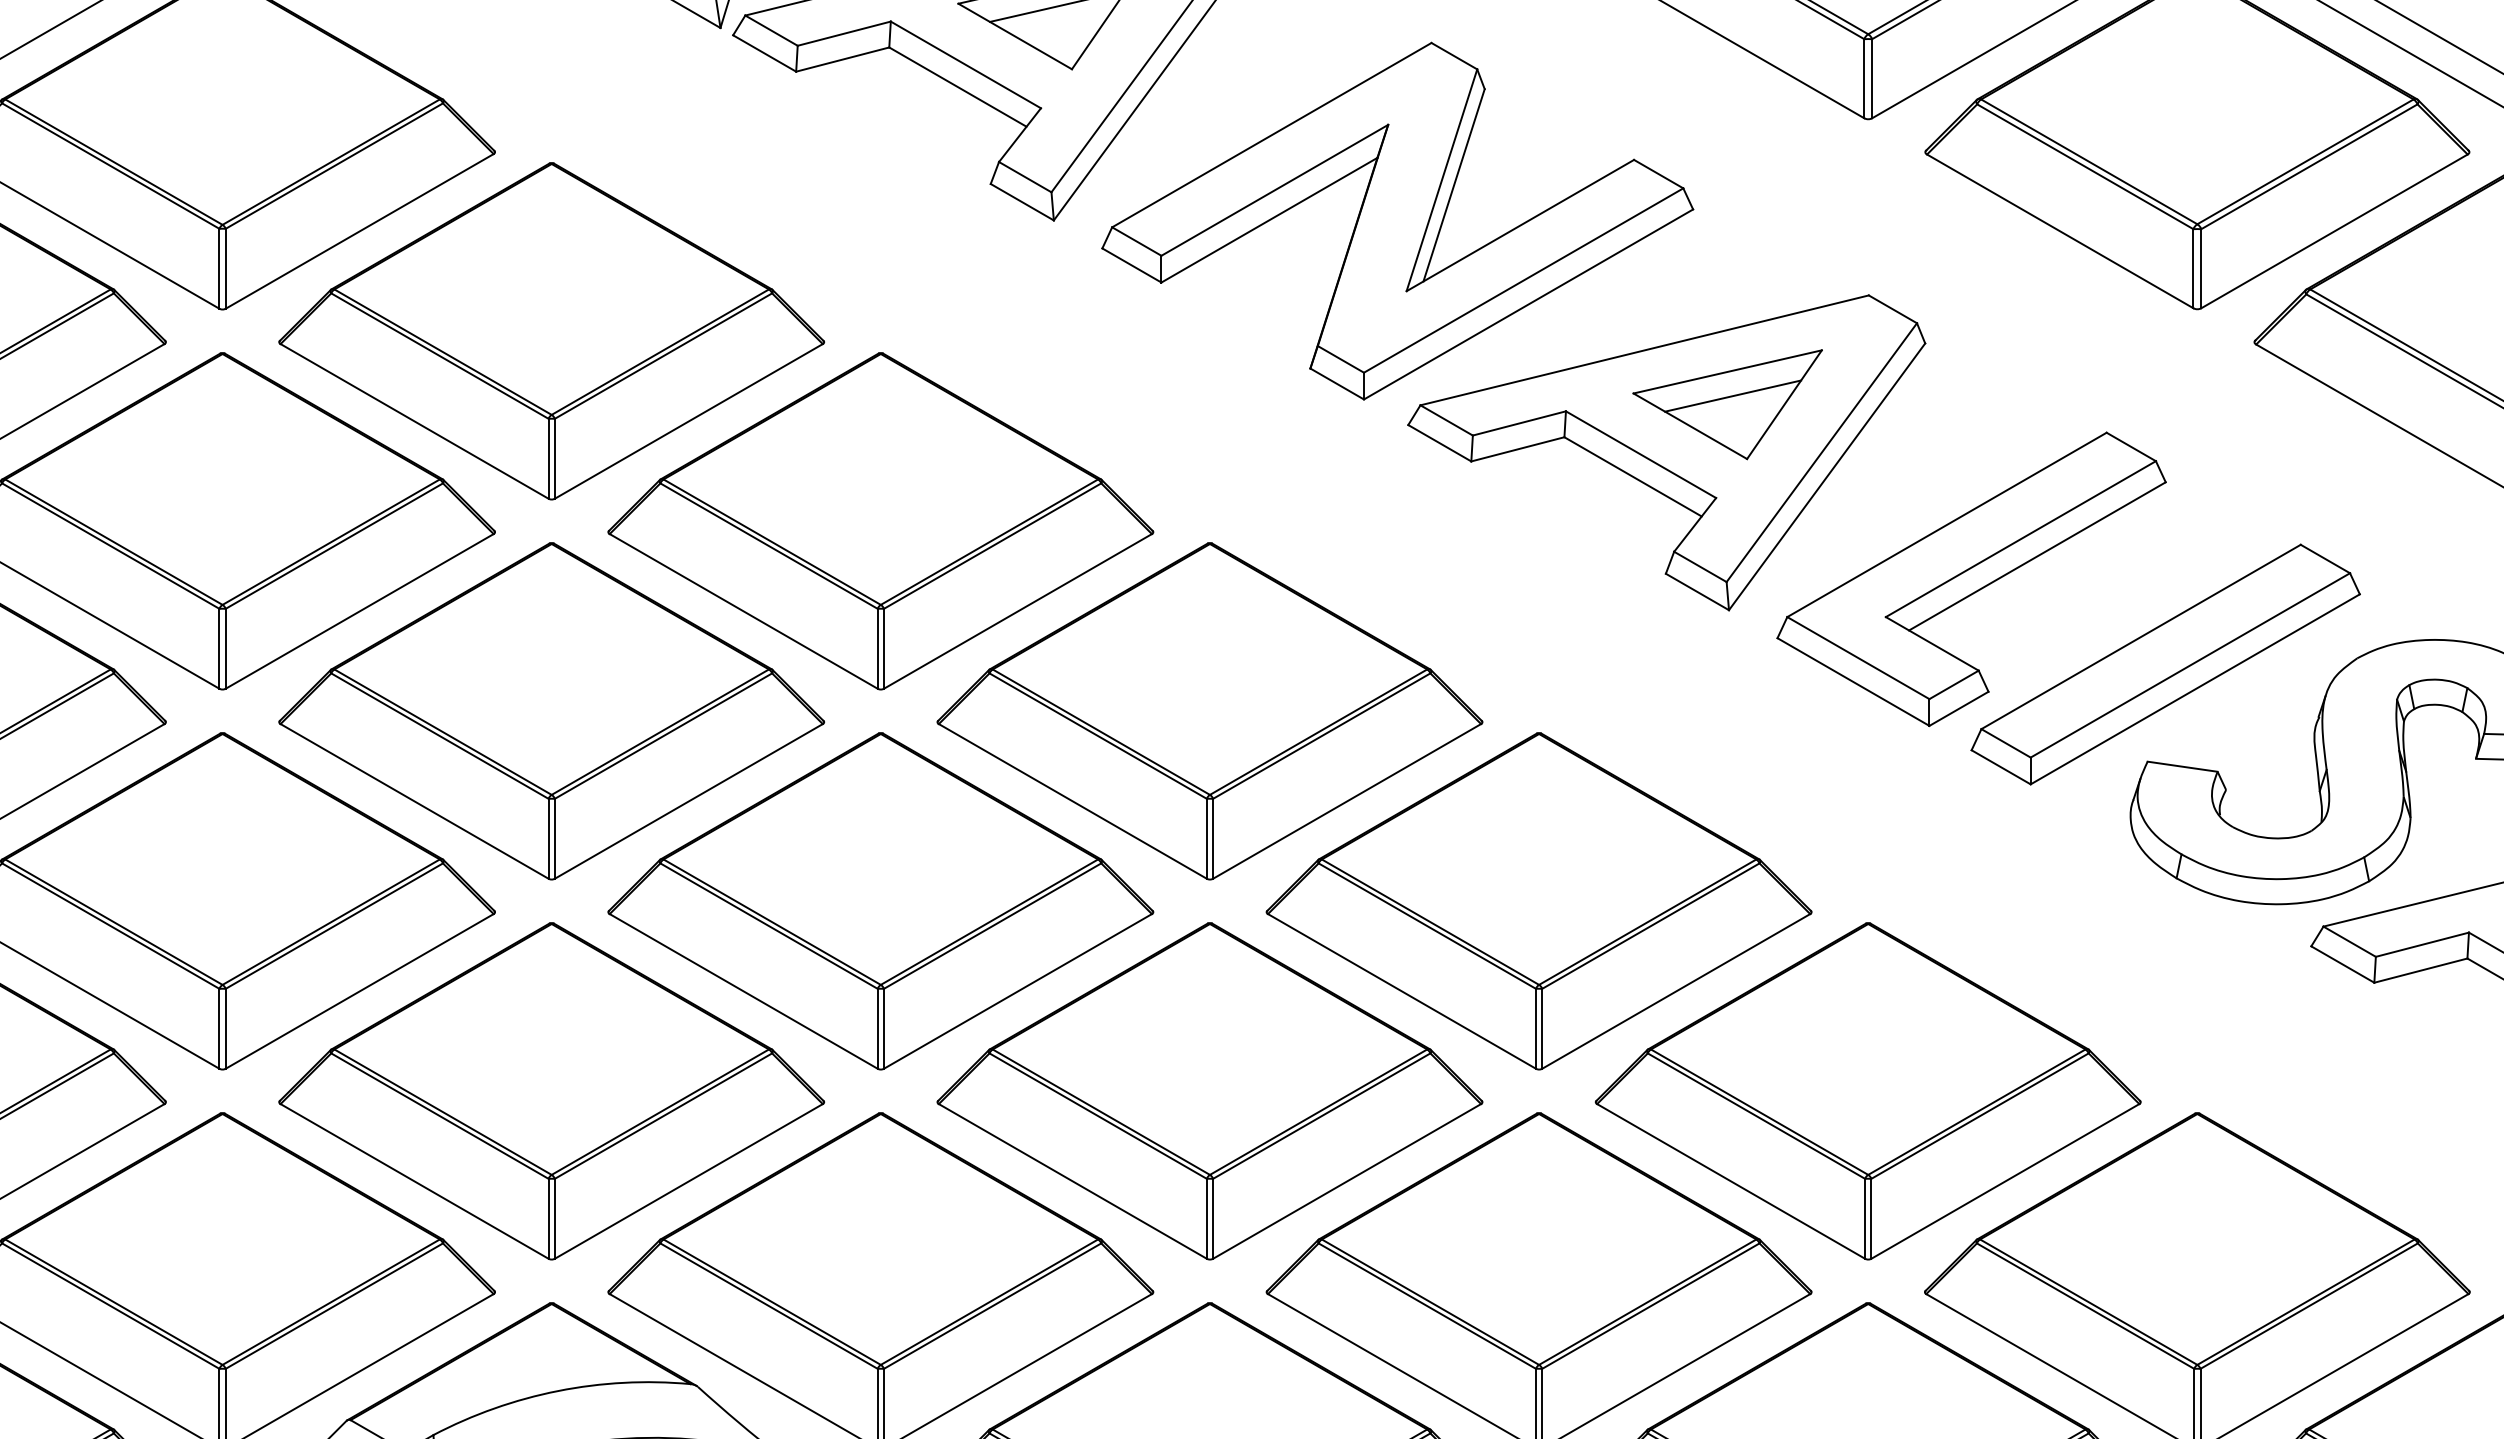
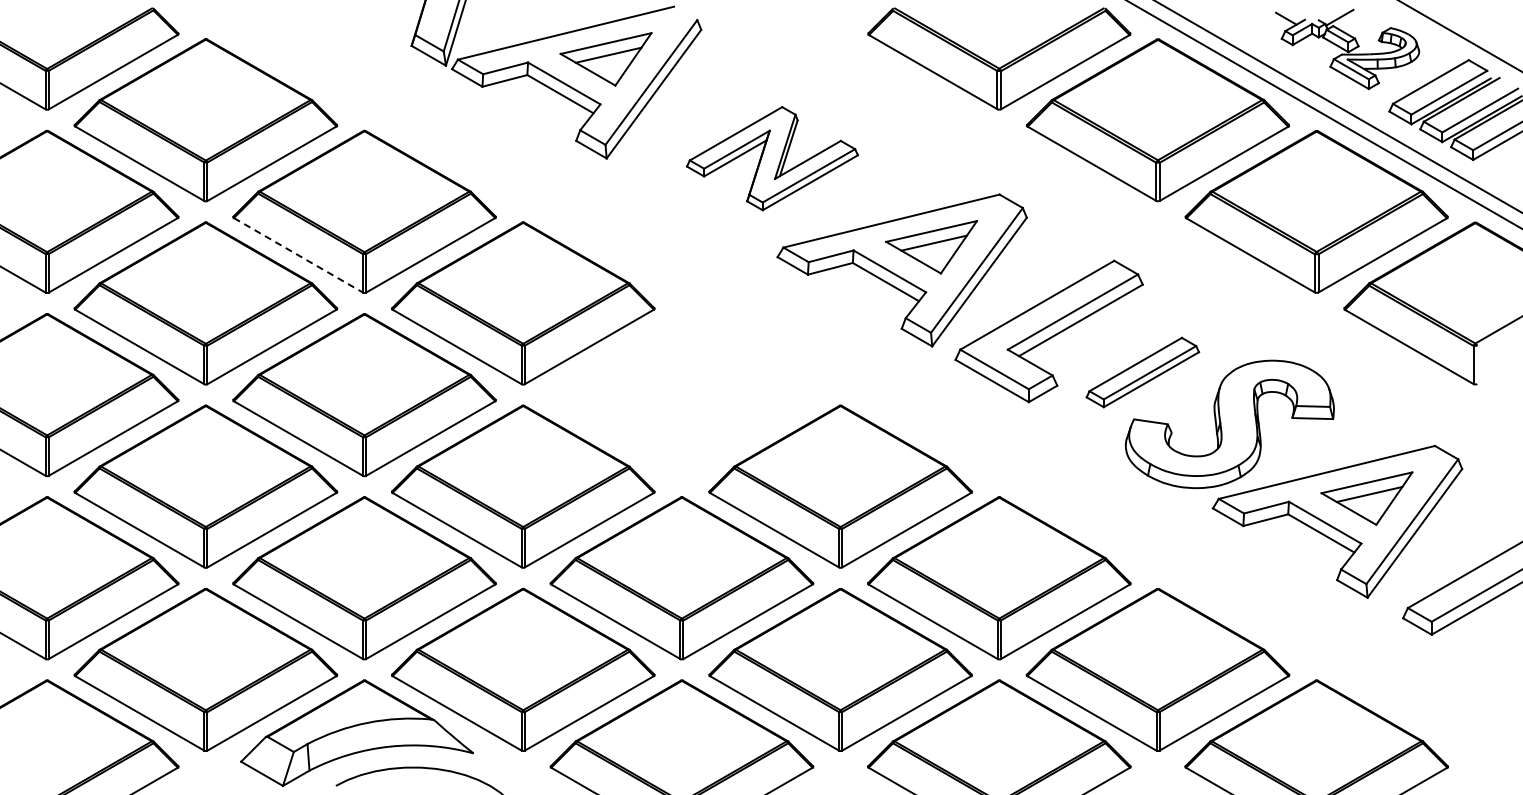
part: (1397, 220) -> (772, 158), size x0.6
line: (414, 421) -> (298, 255), solid -> dashed
part: (2165, 664) -> (1142, 372), size x0.6
part: (1209, 712) -> (681, 395), removed

